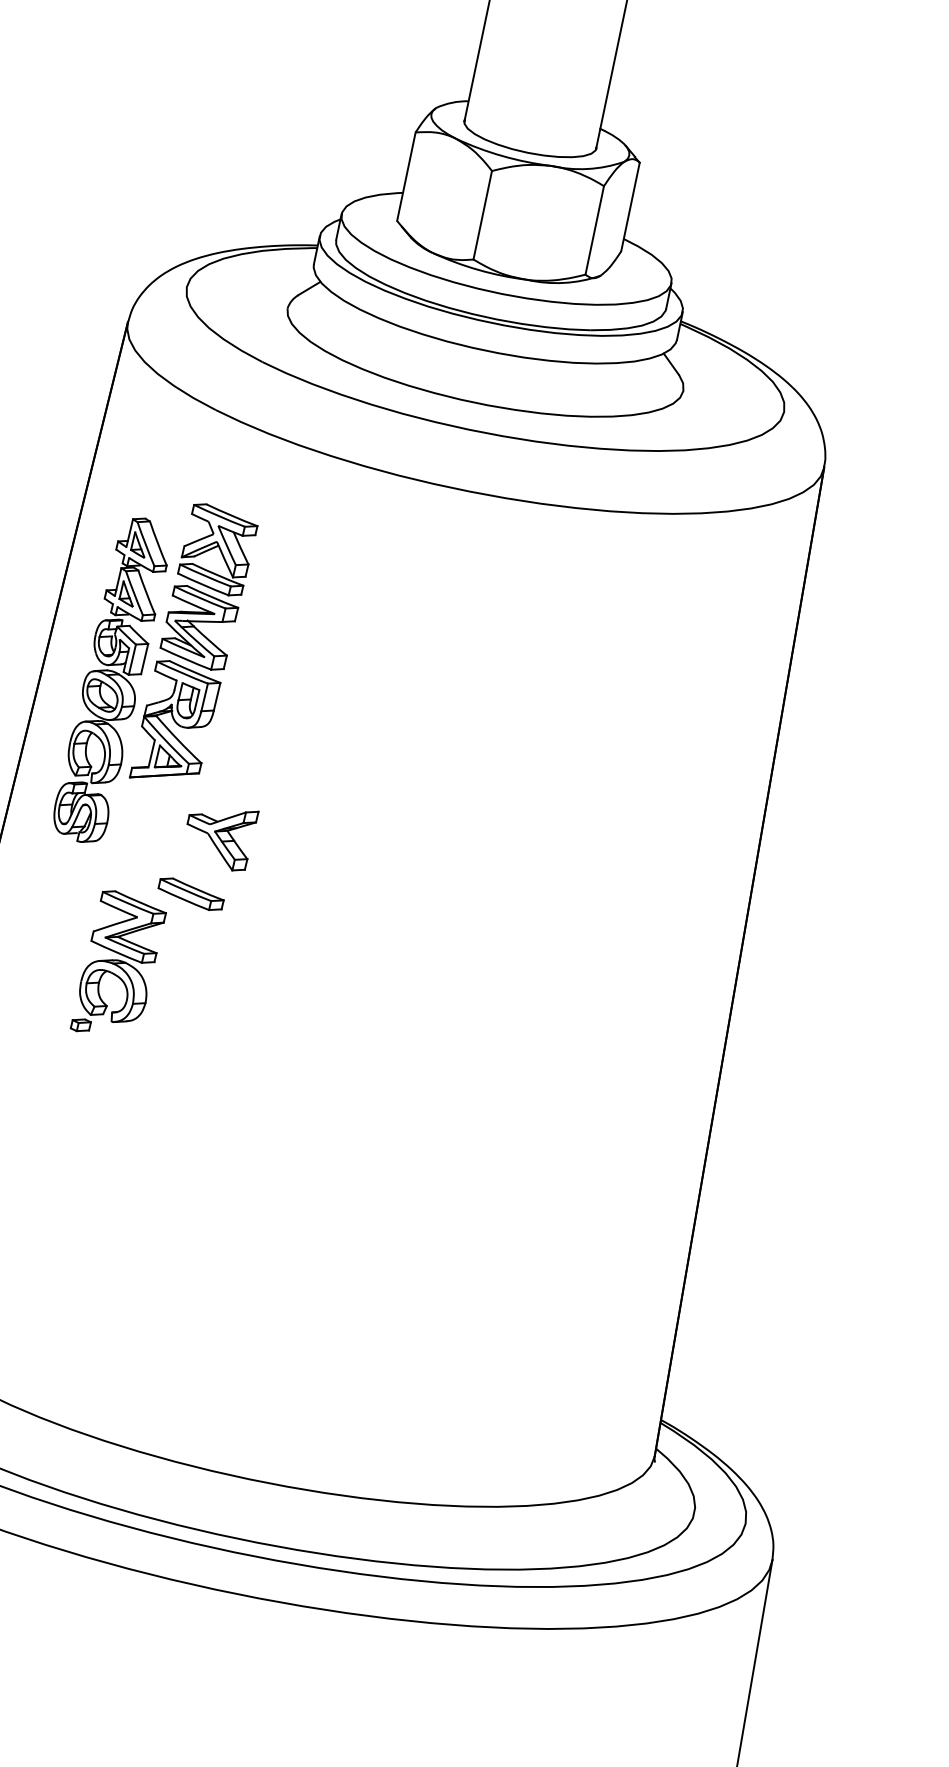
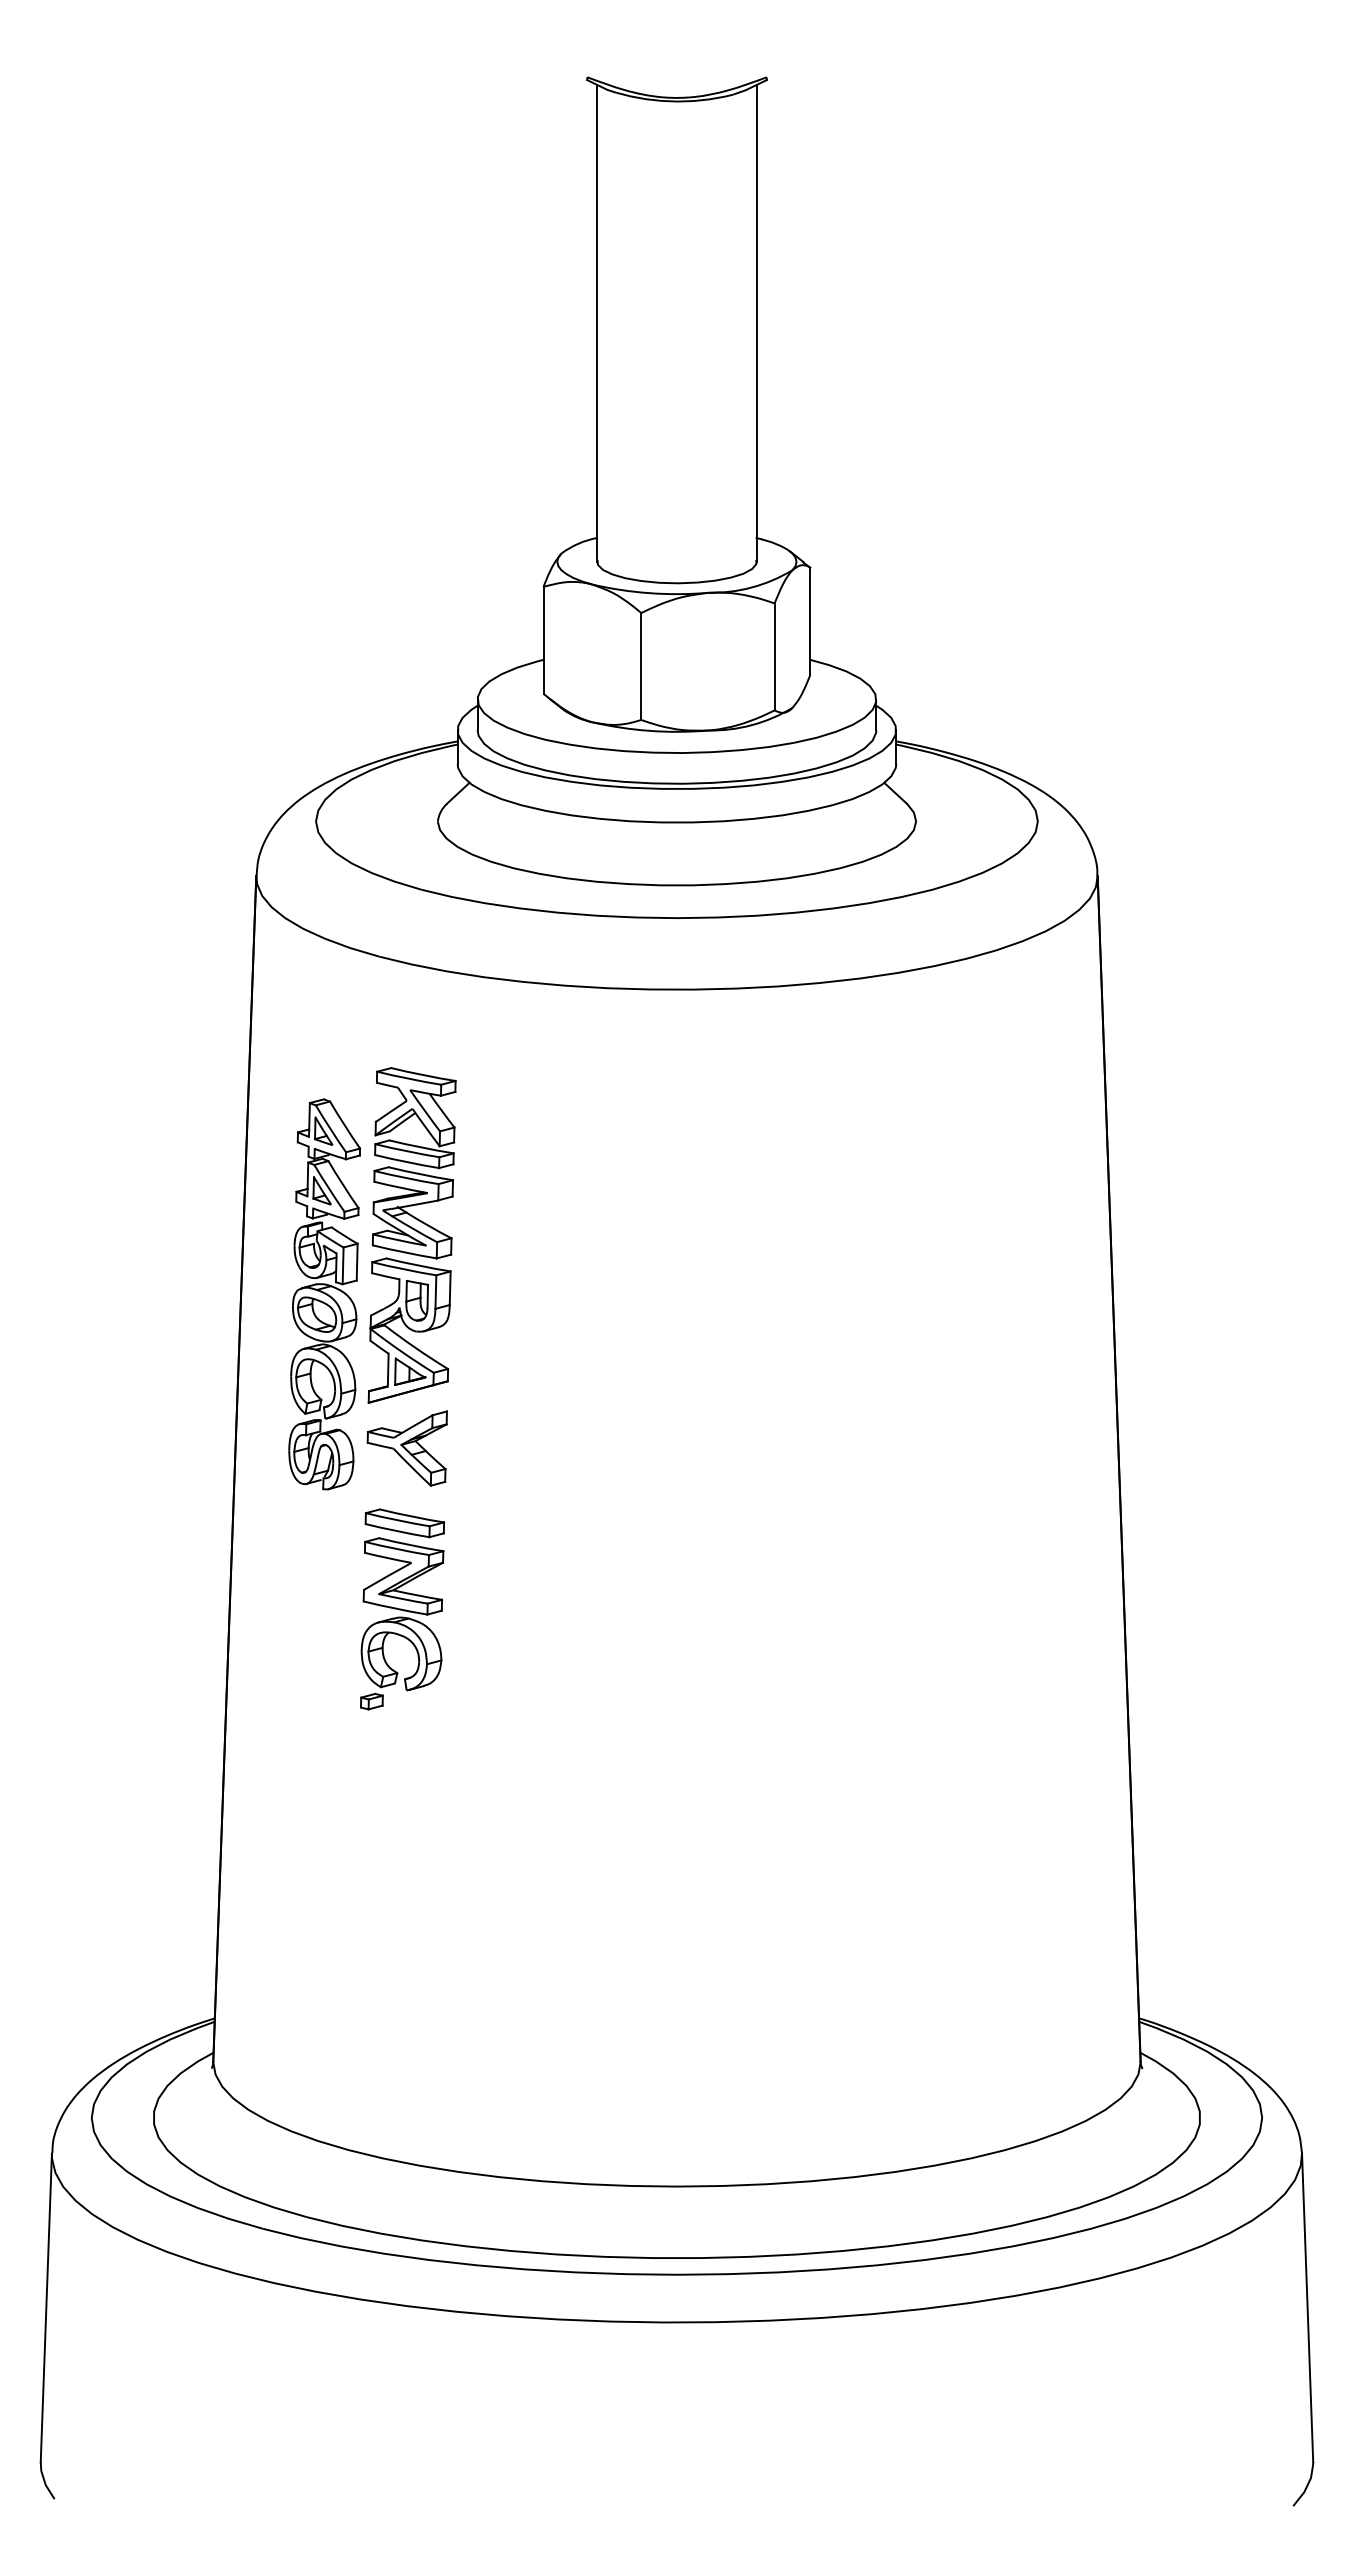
part: (218, 835) -> (406, 1448), moved
part: (190, 894) -> (404, 1523), moved

